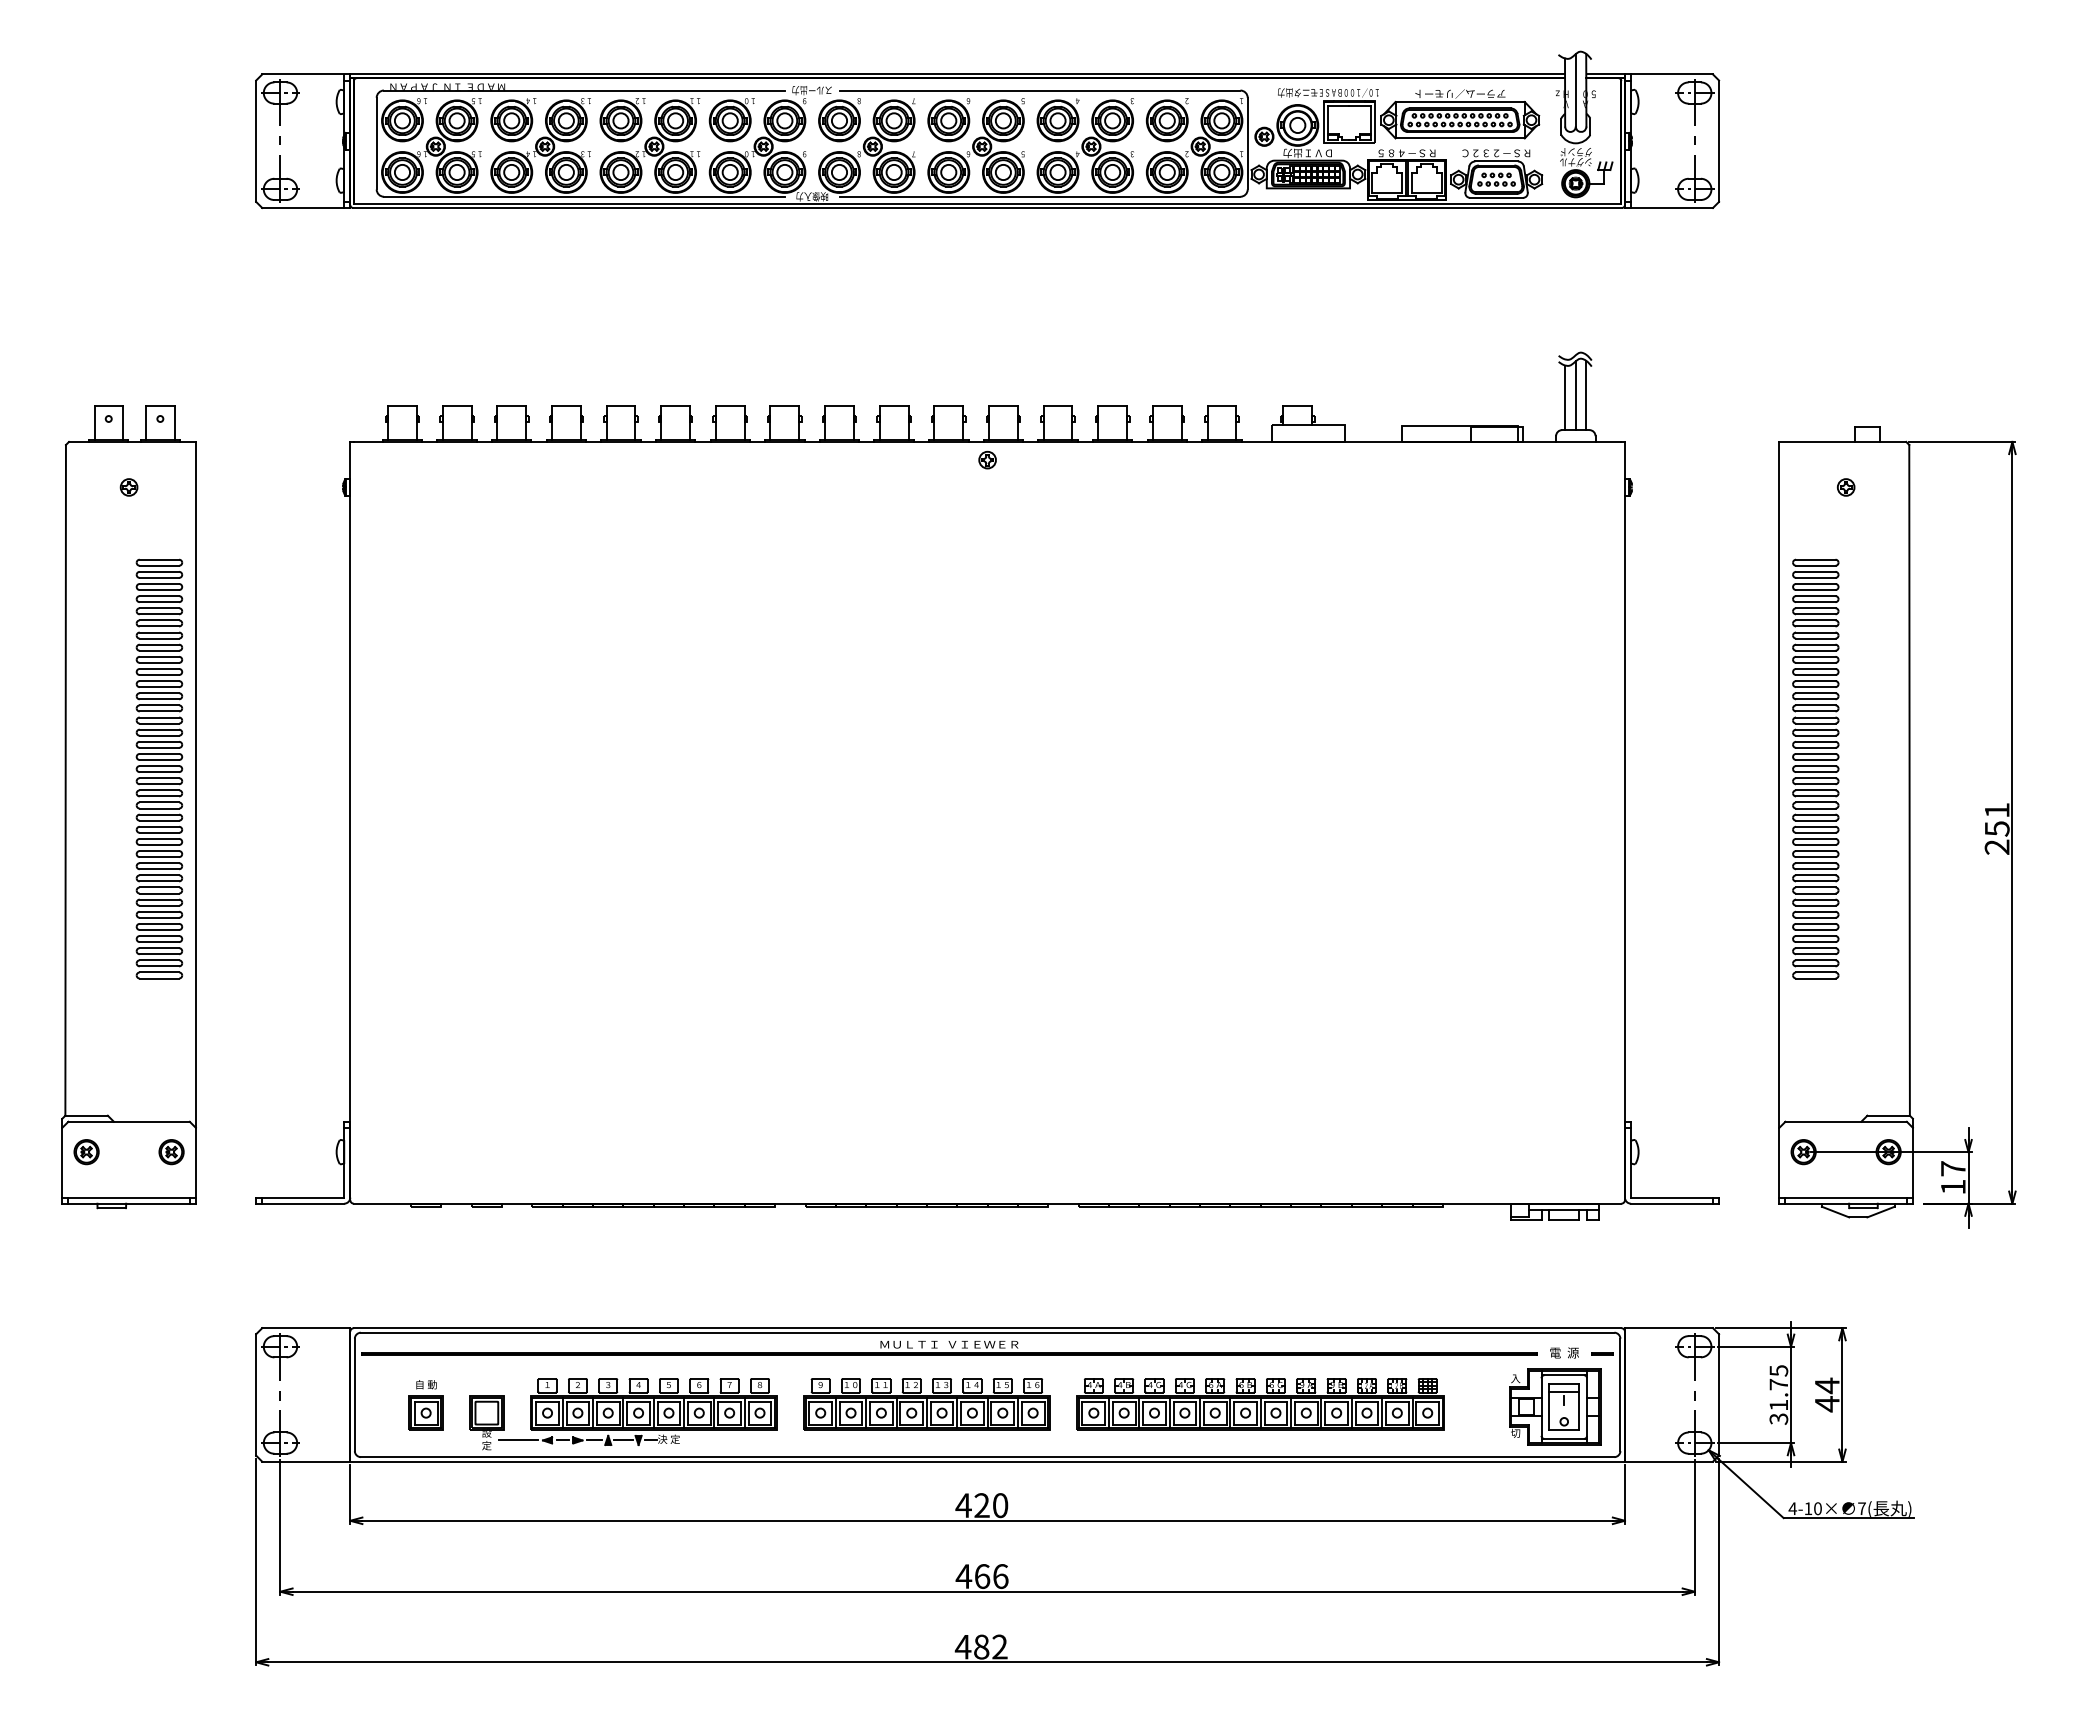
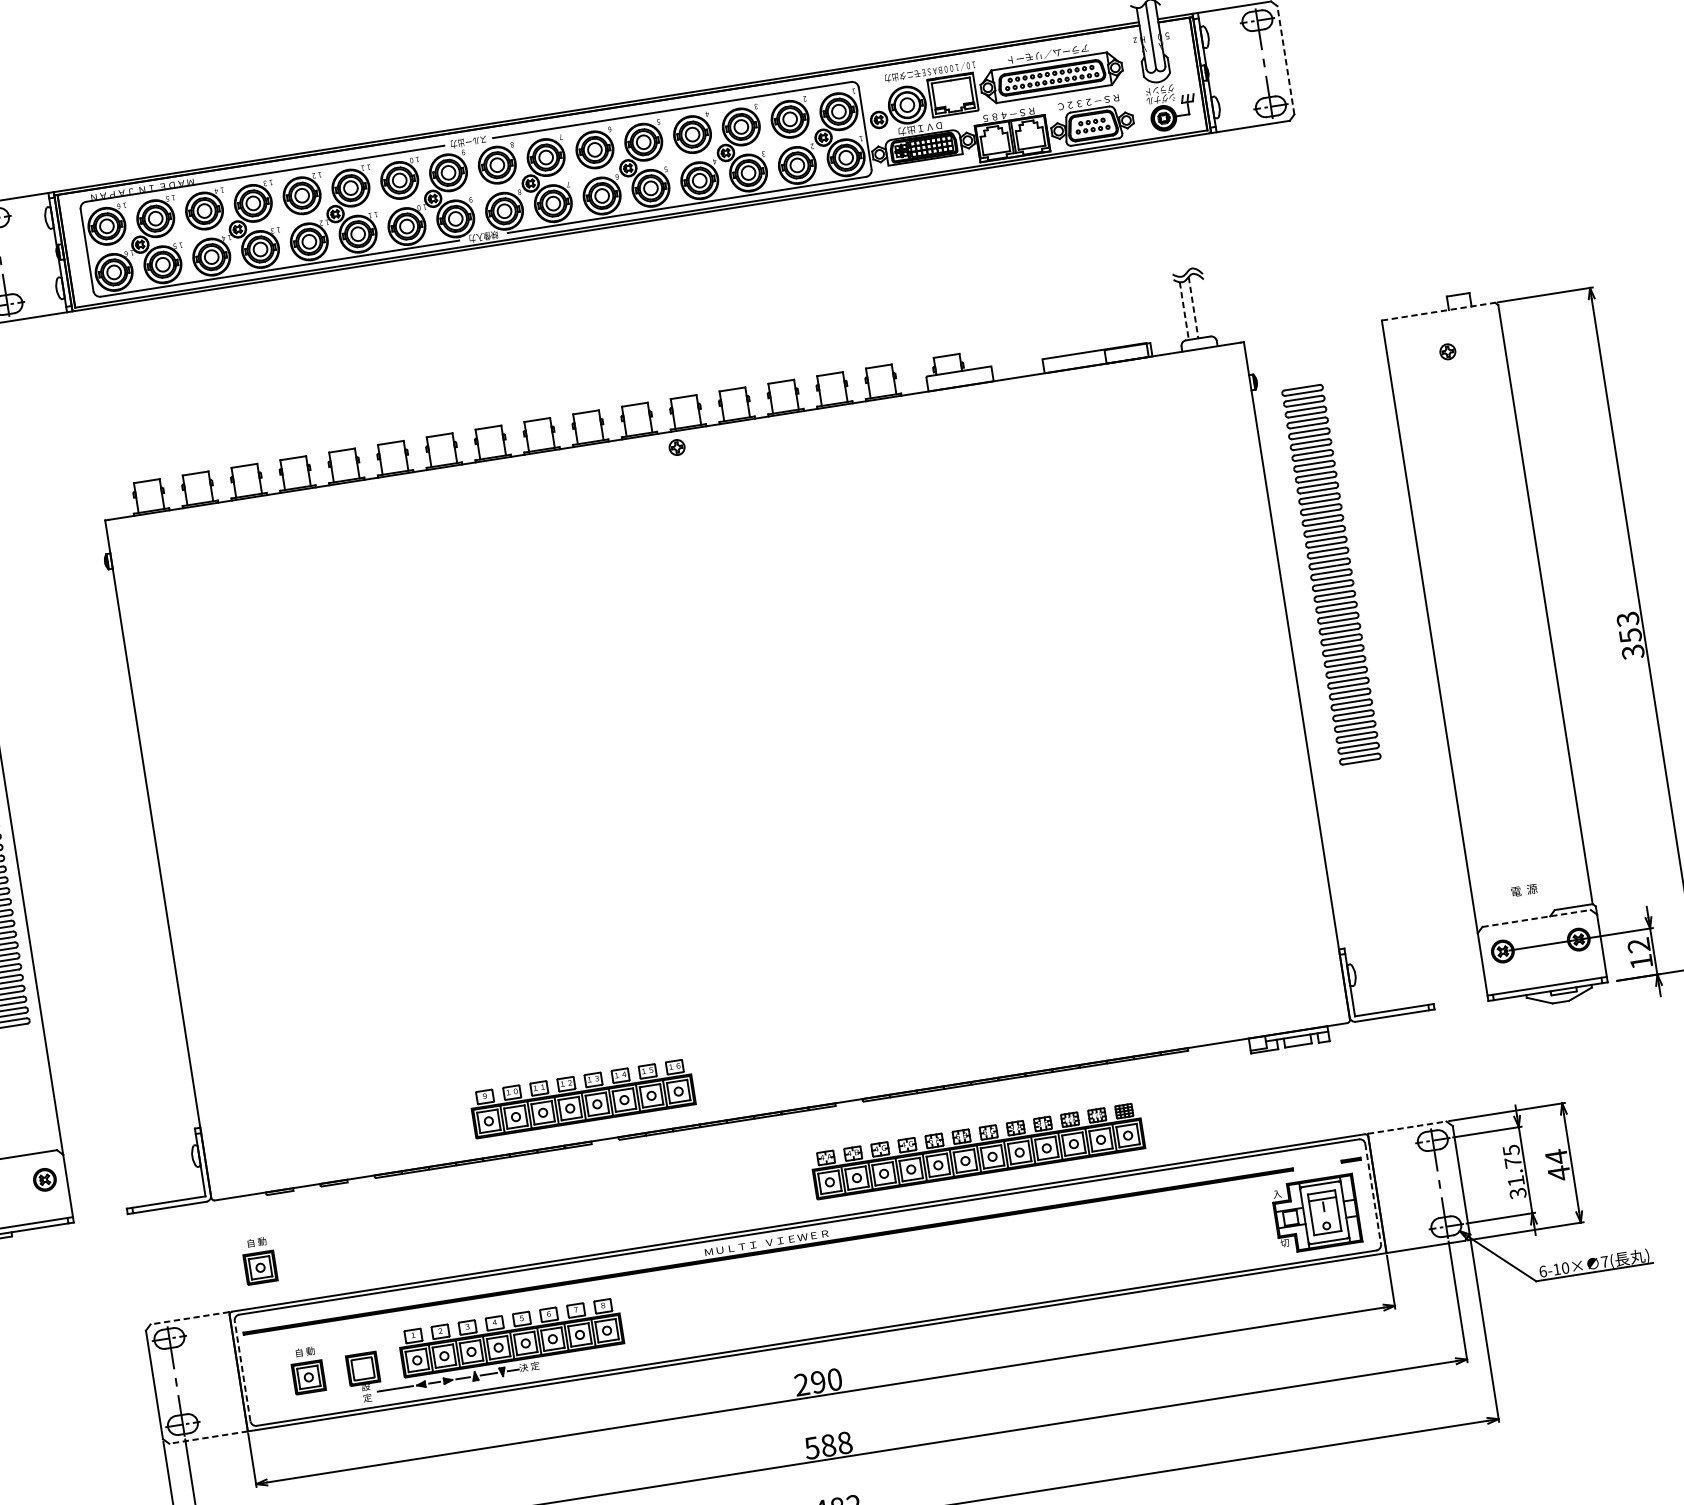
line: (1719, 141) -> (1286, 60), solid -> dashed
line: (1586, 395) -> (1203, 306), removed
line: (1575, 396) -> (1193, 308), solid -> dashed
line: (1565, 398) -> (1184, 311), solid -> dashed
line: (1843, 441) -> (1439, 311), solid -> dashed
part: (1815, 768) -> (1331, 574), moved
text: (1996, 829) -> (1630, 636), 251 -> 353
line: (1846, 1121) -> (1536, 918), solid -> dashed
text: (1952, 1168) -> (1638, 945), 17 -> 12
part: (391, 1277) -> (258, 1261), added
line: (305, 1328) -> (189, 1318), solid -> dashed
line: (1669, 1328) -> (1407, 1127), solid -> dashed
text: (1564, 1352) -> (1524, 889), moved
line: (354, 1394) -> (242, 1370), solid -> dashed
line: (1620, 1395) -> (1373, 1194), solid -> dashed
part: (926, 1404) -> (582, 1098), moved
part: (1260, 1404) -> (977, 1151), moved
line: (305, 1461) -> (207, 1437), solid -> dashed
text: (972, 1505) -> (809, 1383), 420 -> 290
text: (1792, 1508) -> (1542, 1271), 4-10× -> 6-10×
text: (981, 1576) -> (827, 1445), 466 -> 588

